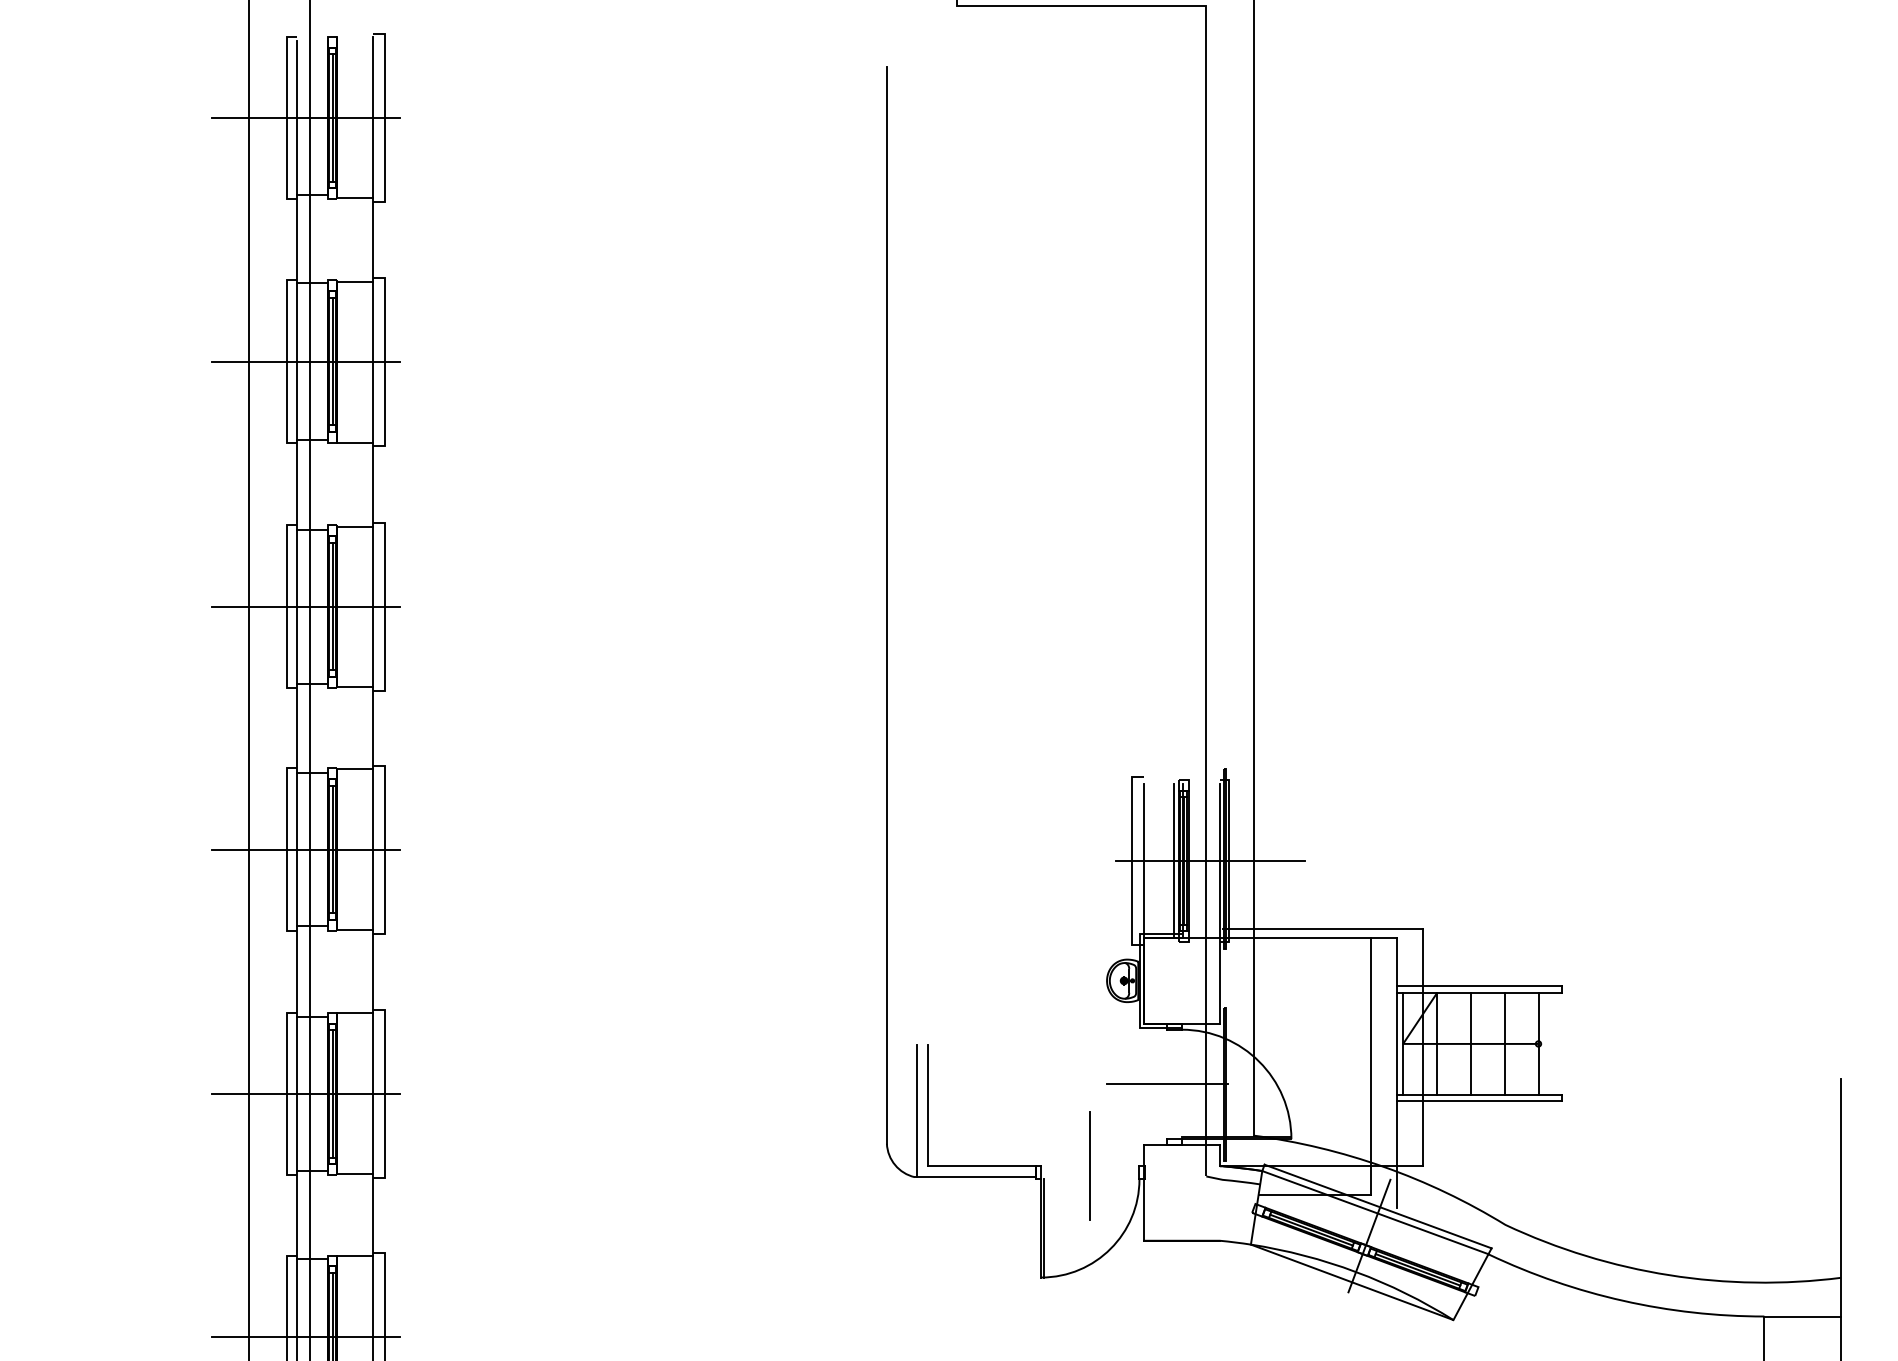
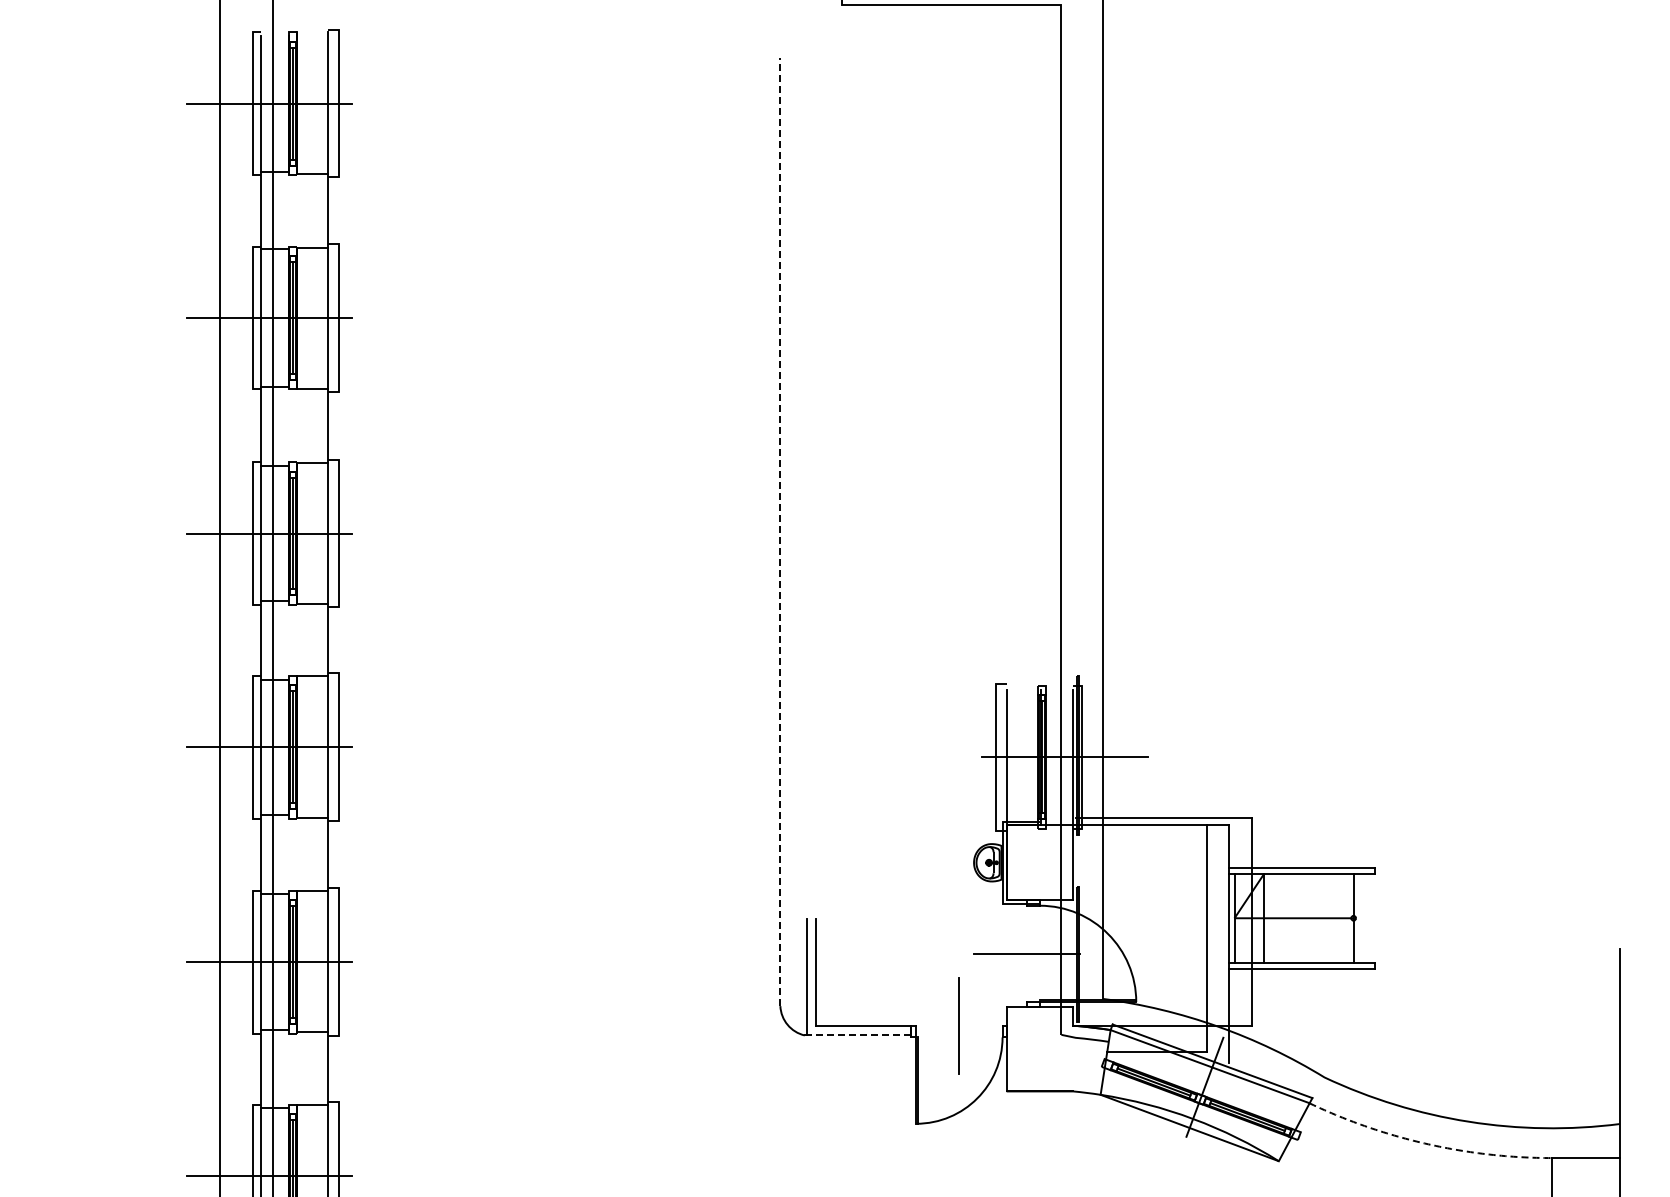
line: (887, 605) -> (780, 532), solid -> dashed
line: (1173, 861) -> (1032, 757), removed
line: (1471, 1043) -> (1294, 917), removed
line: (1504, 1043) -> (1323, 917), removed
line: (975, 1177) -> (858, 1035), solid -> dashed
line: (1620, 1299) -> (1425, 1143), solid -> dashed

